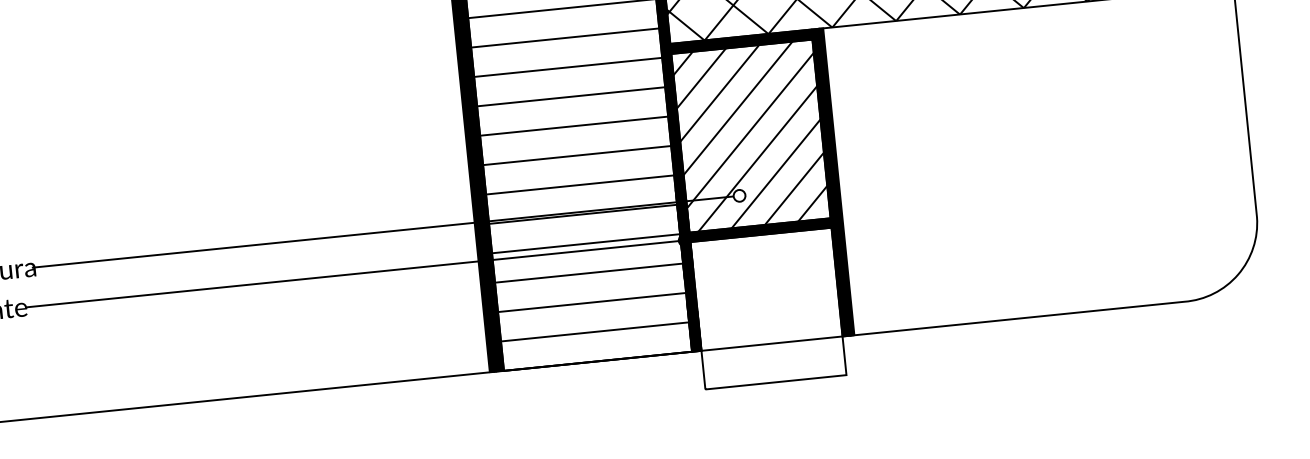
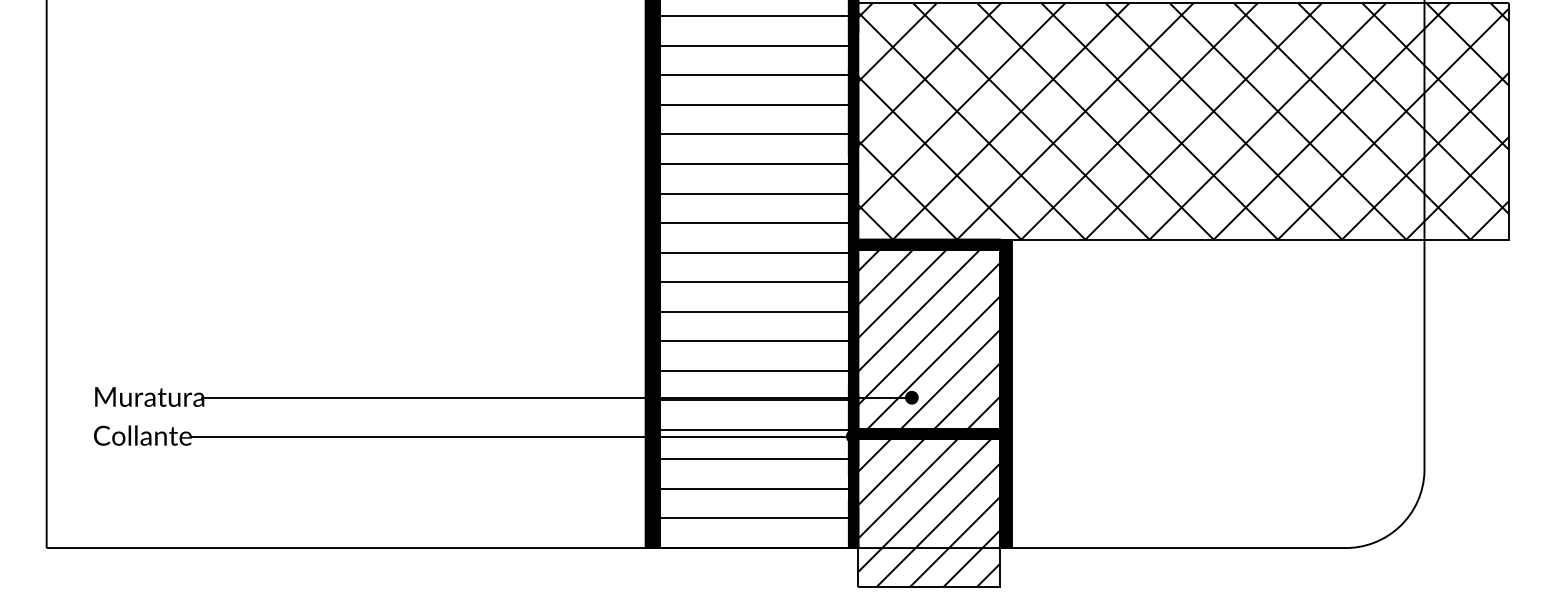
fill: (739, 195) -> (911, 397), added
hatch: (768, 308) -> (929, 512), added

